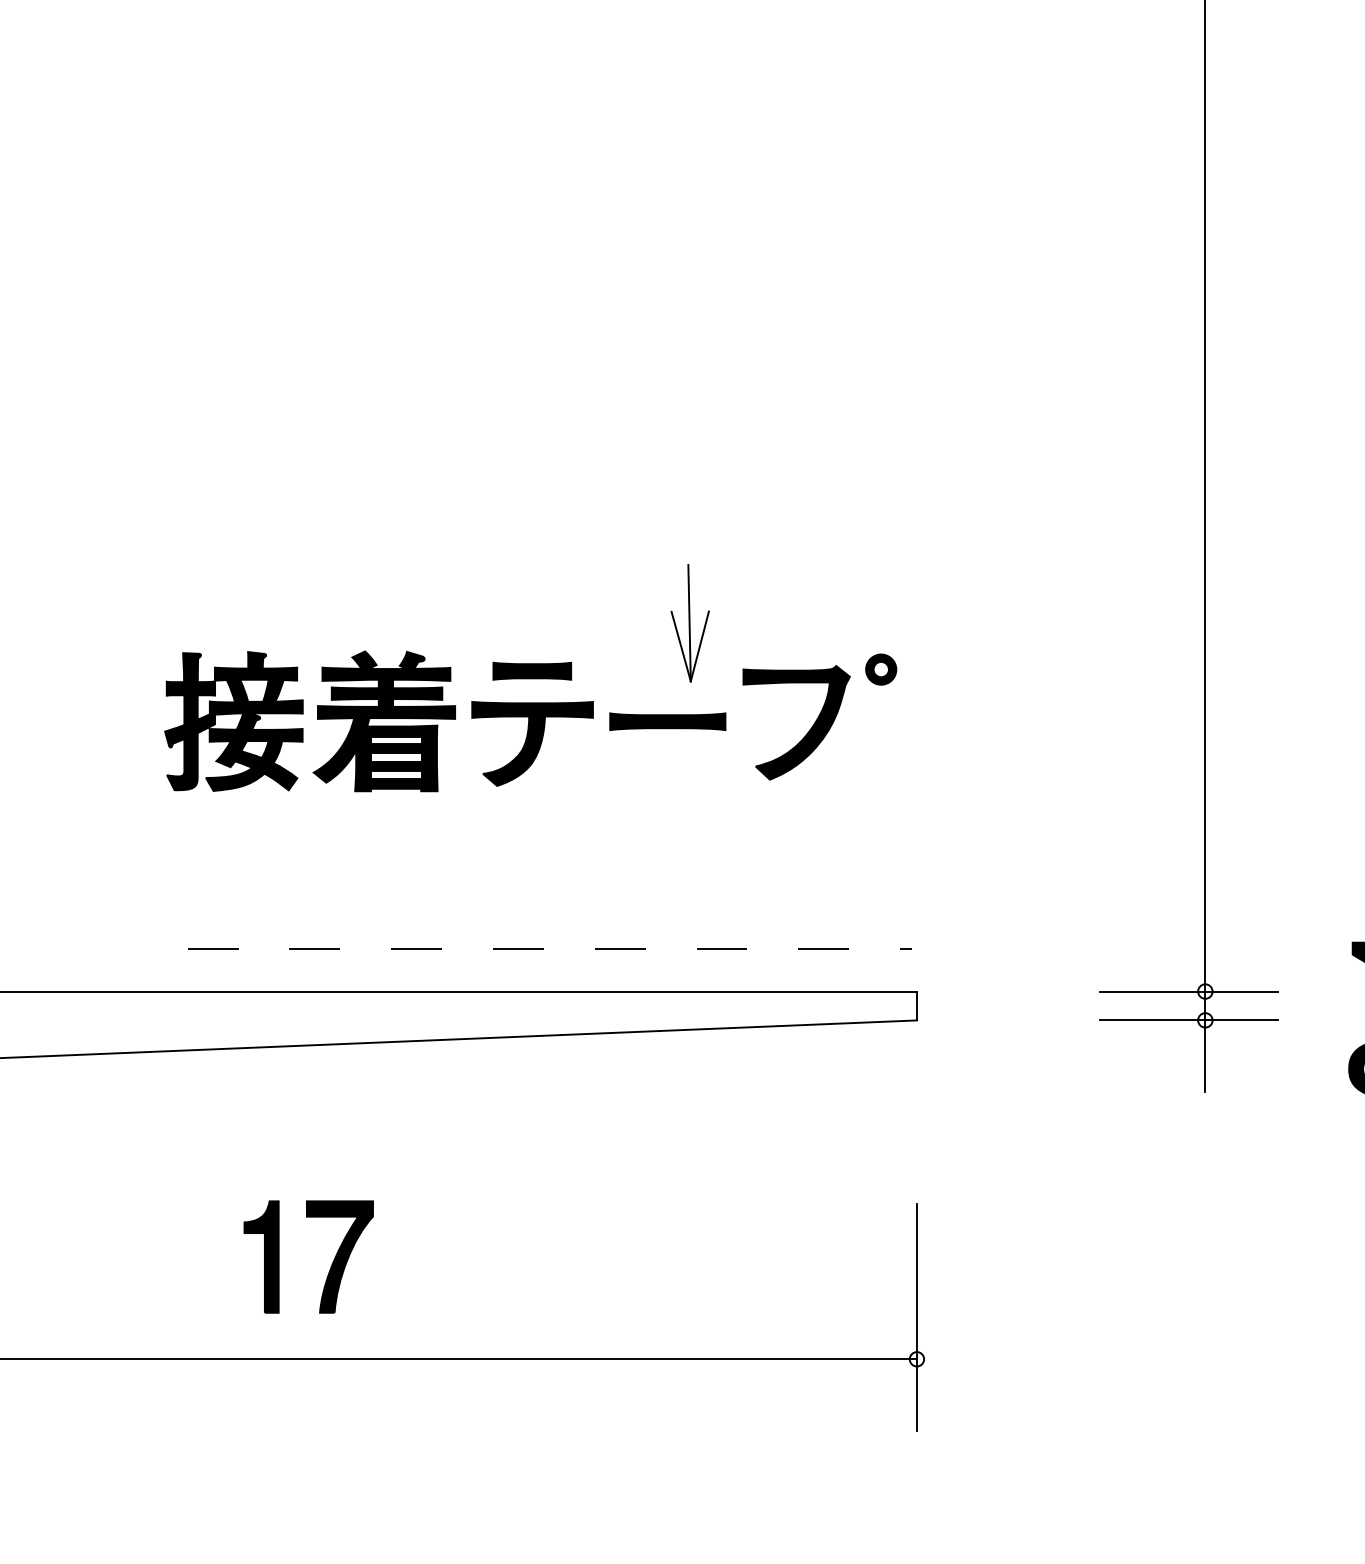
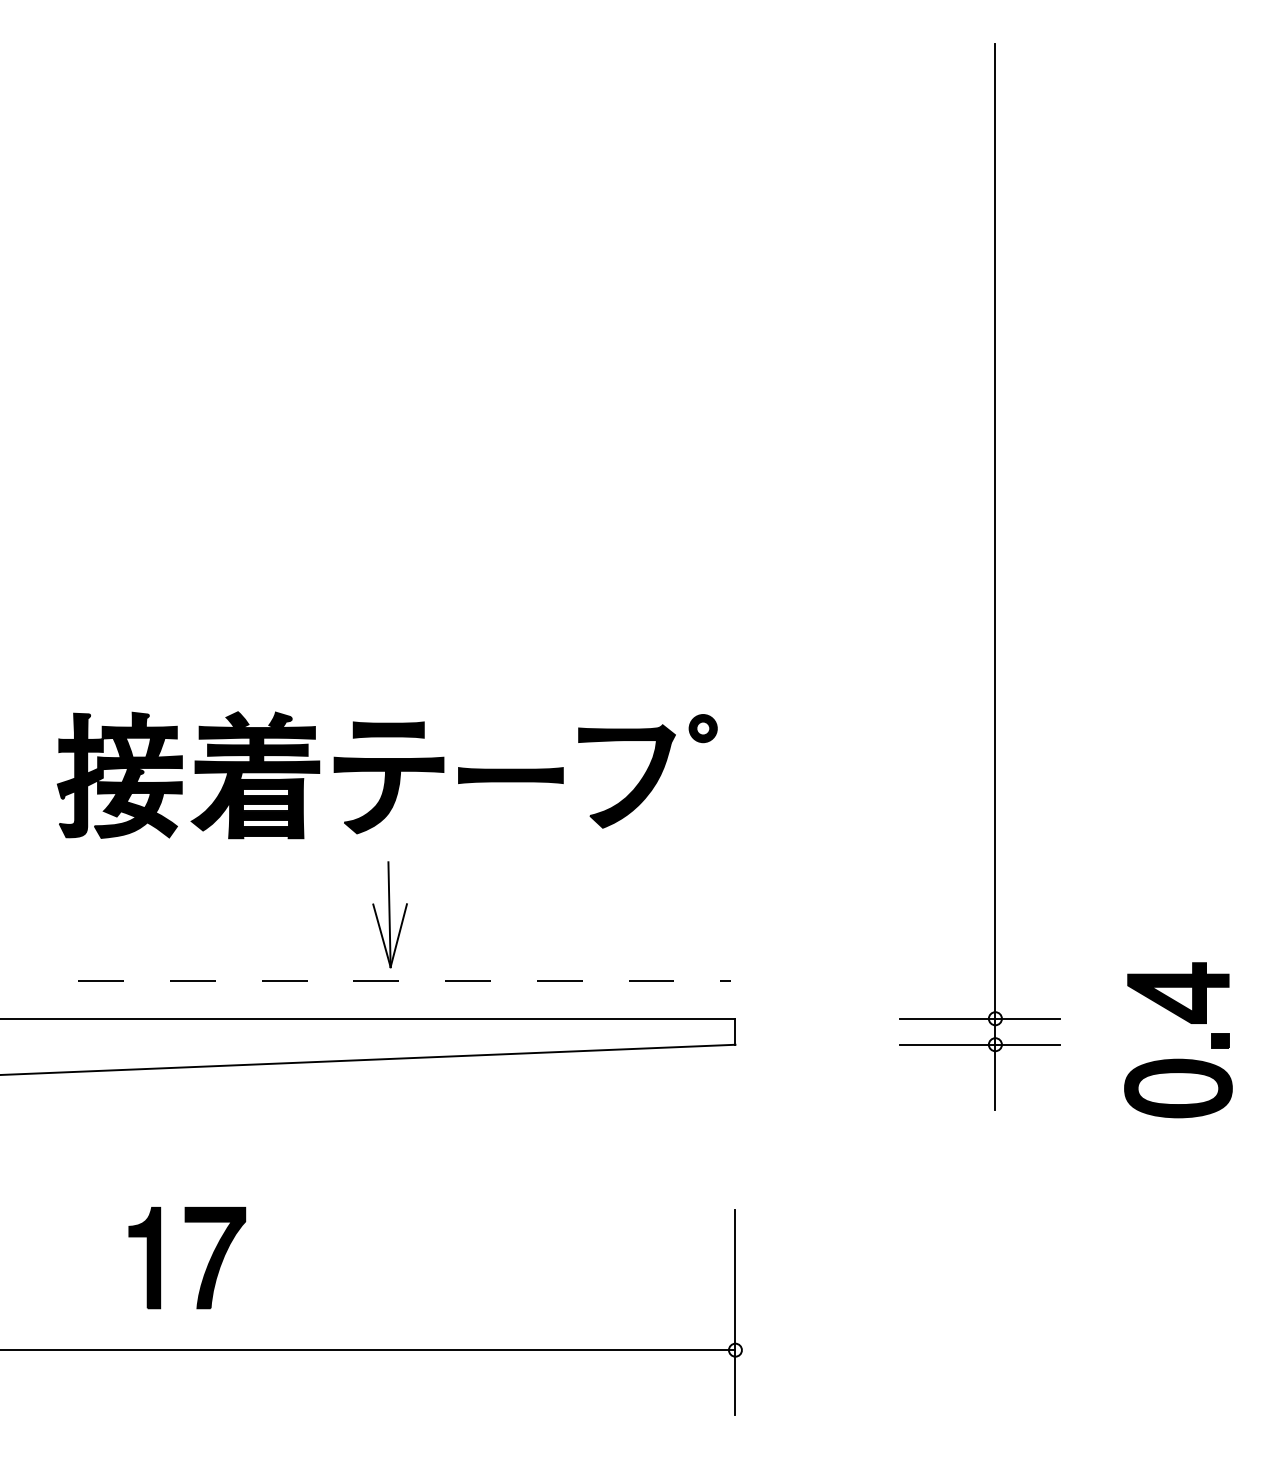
part: (689, 622) -> (389, 914), moved

